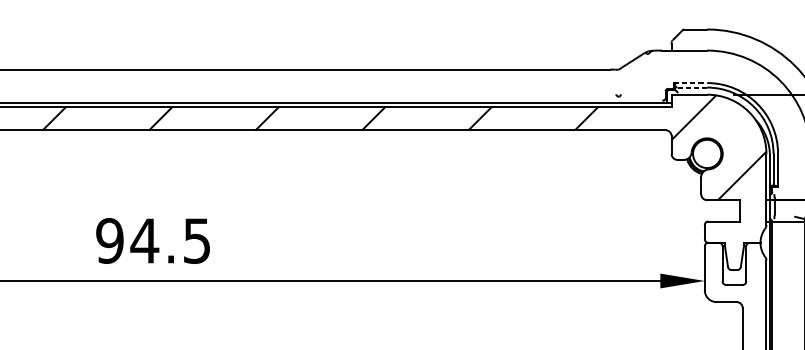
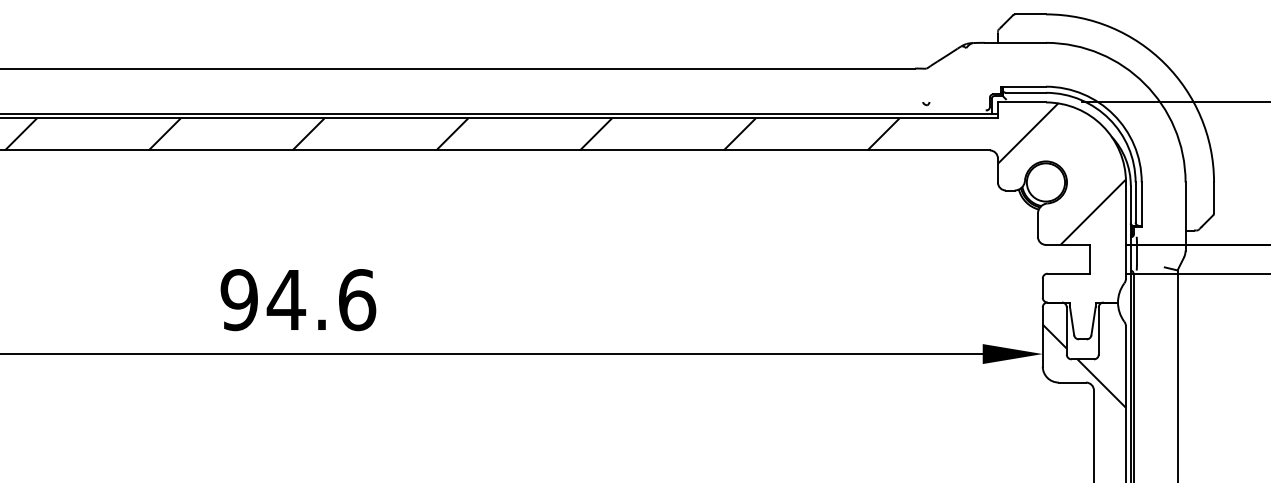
line: (691, 82) -> (1024, 86), dashed -> solid
line: (692, 87) -> (1026, 92), dashed -> solid
text: (197, 241) -> (357, 300), 94.5 -> 94.6
hatch: (735, 289) -> (1084, 365), added

